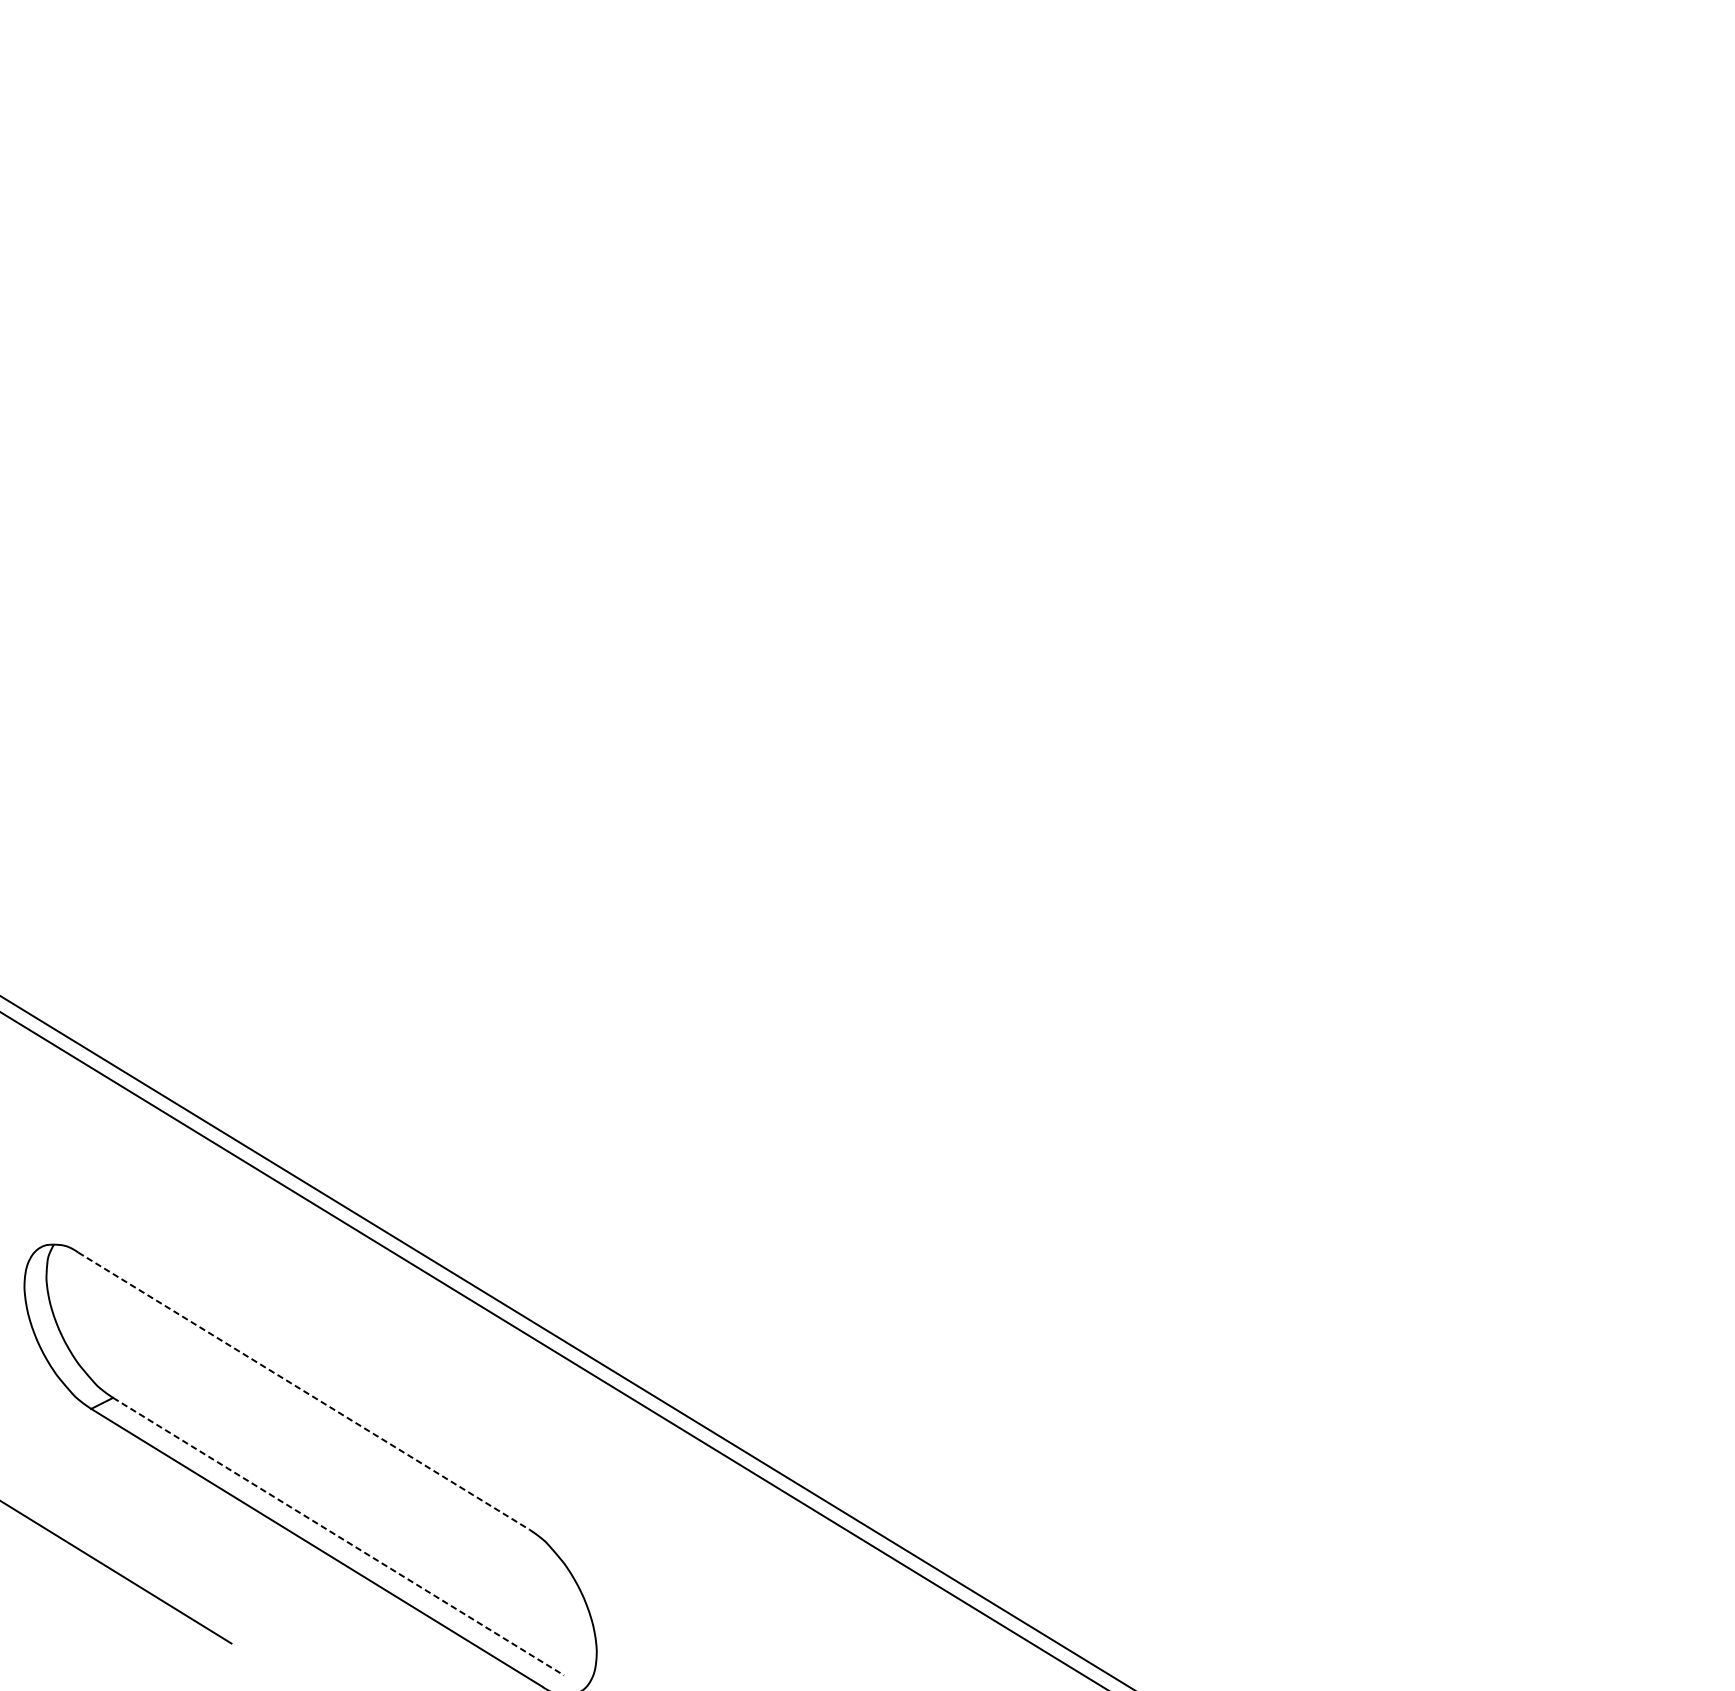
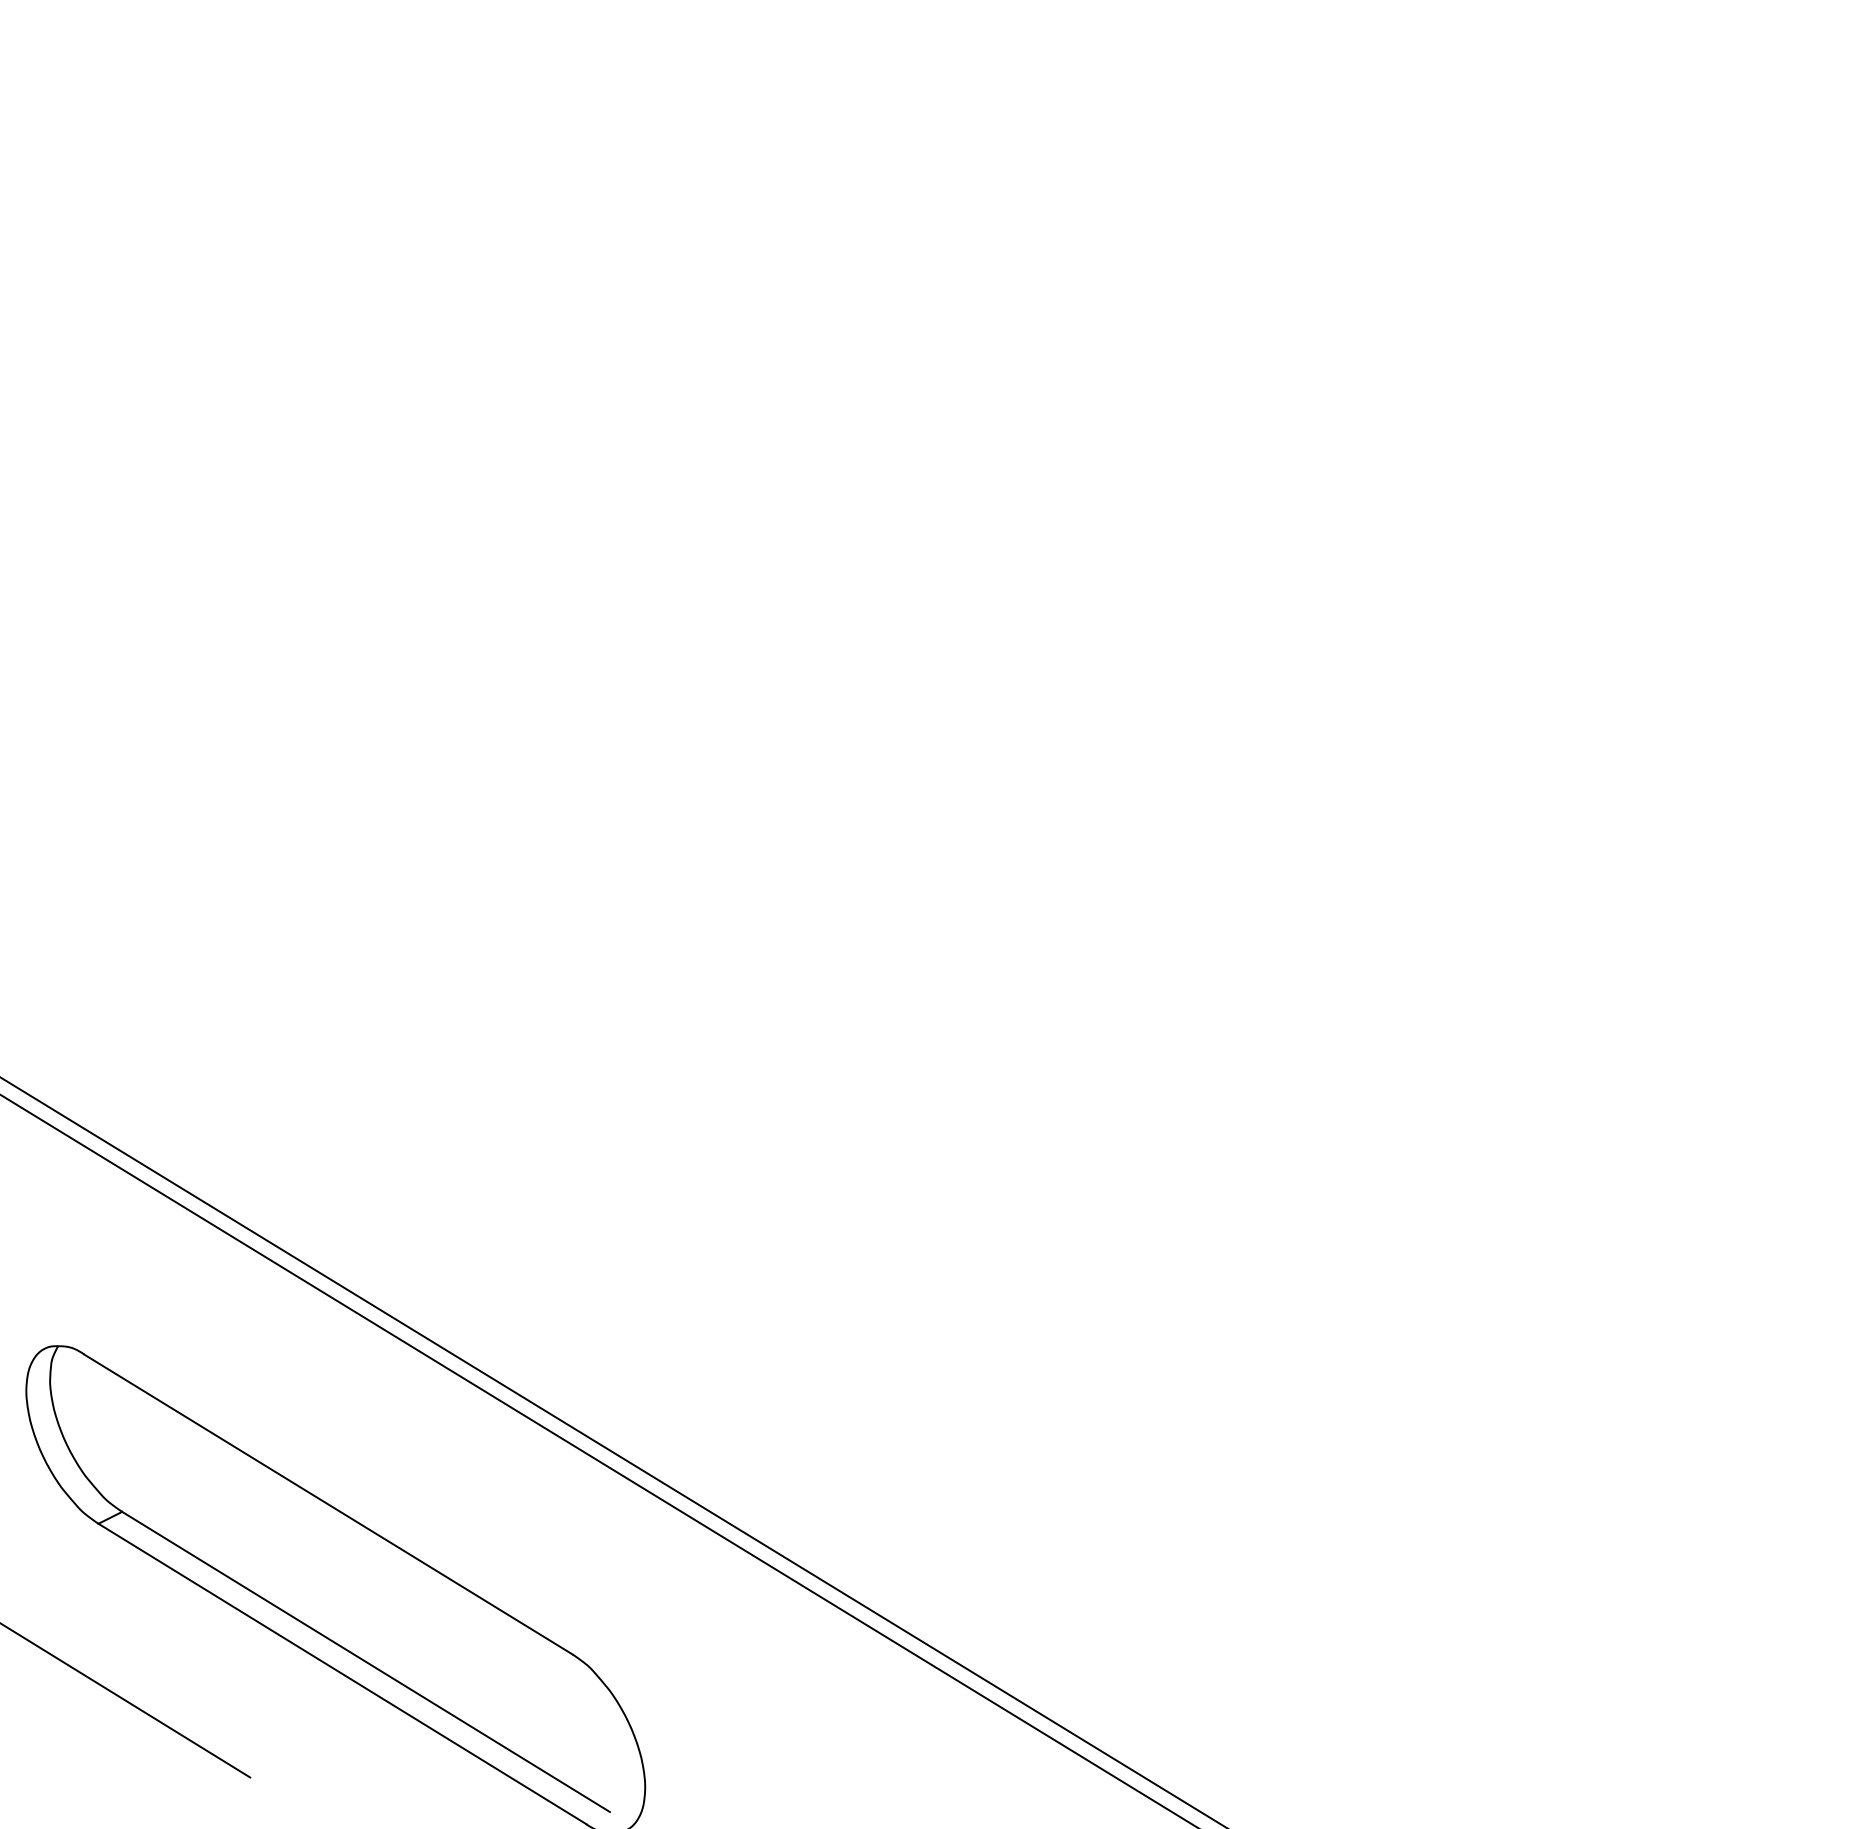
line: (303, 1391) -> (328, 1504), dashed -> solid
line: (339, 1537) -> (366, 1662), dashed -> solid

